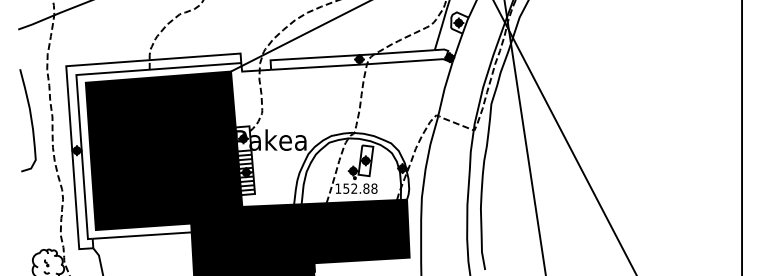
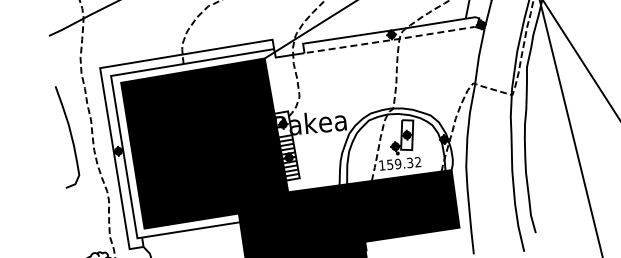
line: (359, 64) -> (392, 39), solid -> dashed
curve: (30, 120) -> (70, 136), moved
text: (364, 188) -> (408, 162), 152.88 -> 159.32

